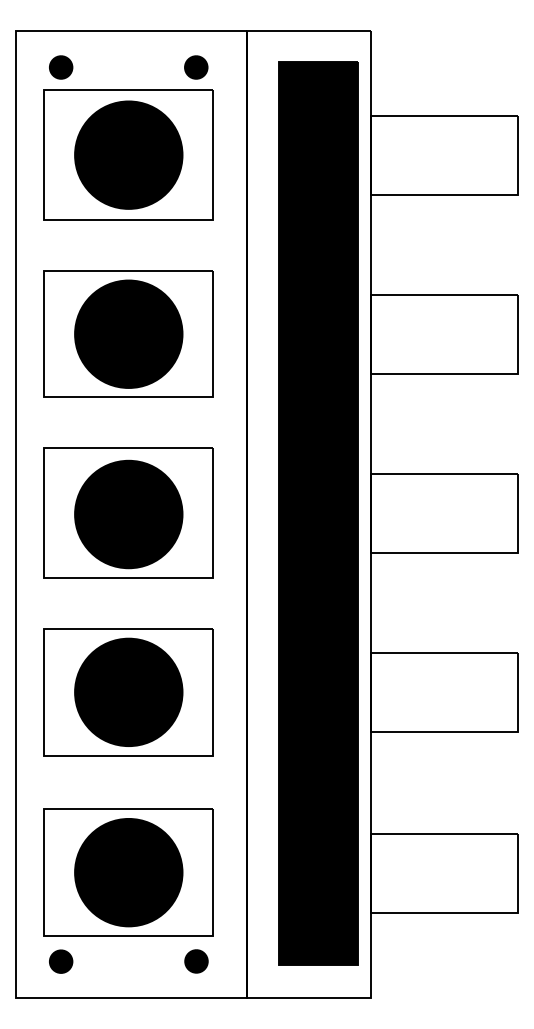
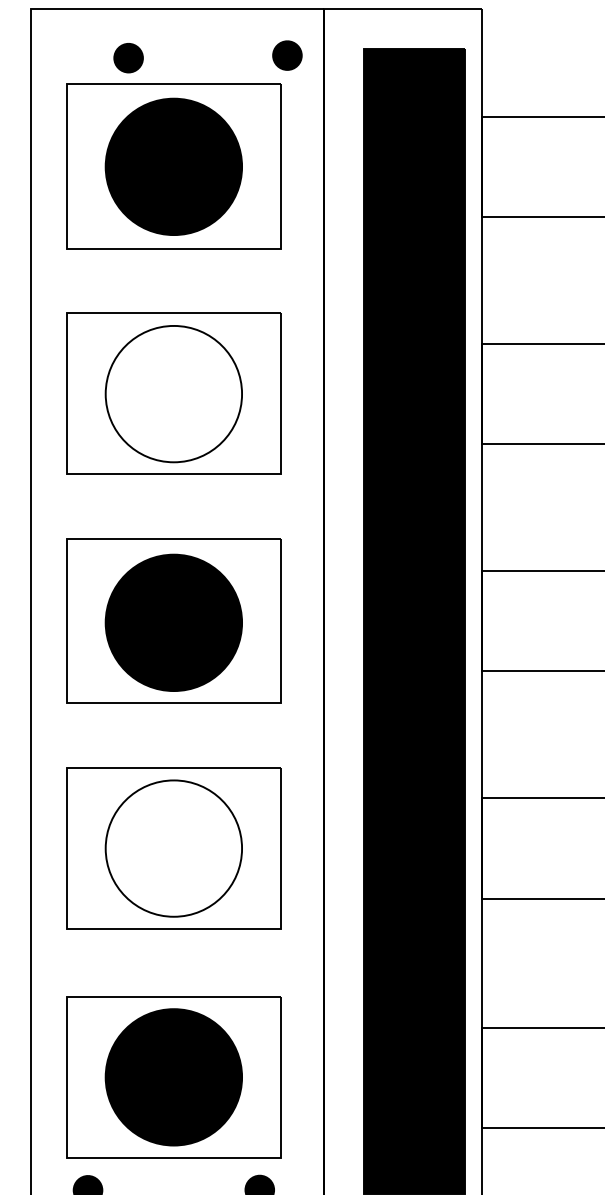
part: (61, 67) -> (129, 58), moved
part: (196, 67) -> (287, 55), moved
fill: (128, 333) -> (173, 393), removed
fill: (128, 692) -> (173, 848), removed

